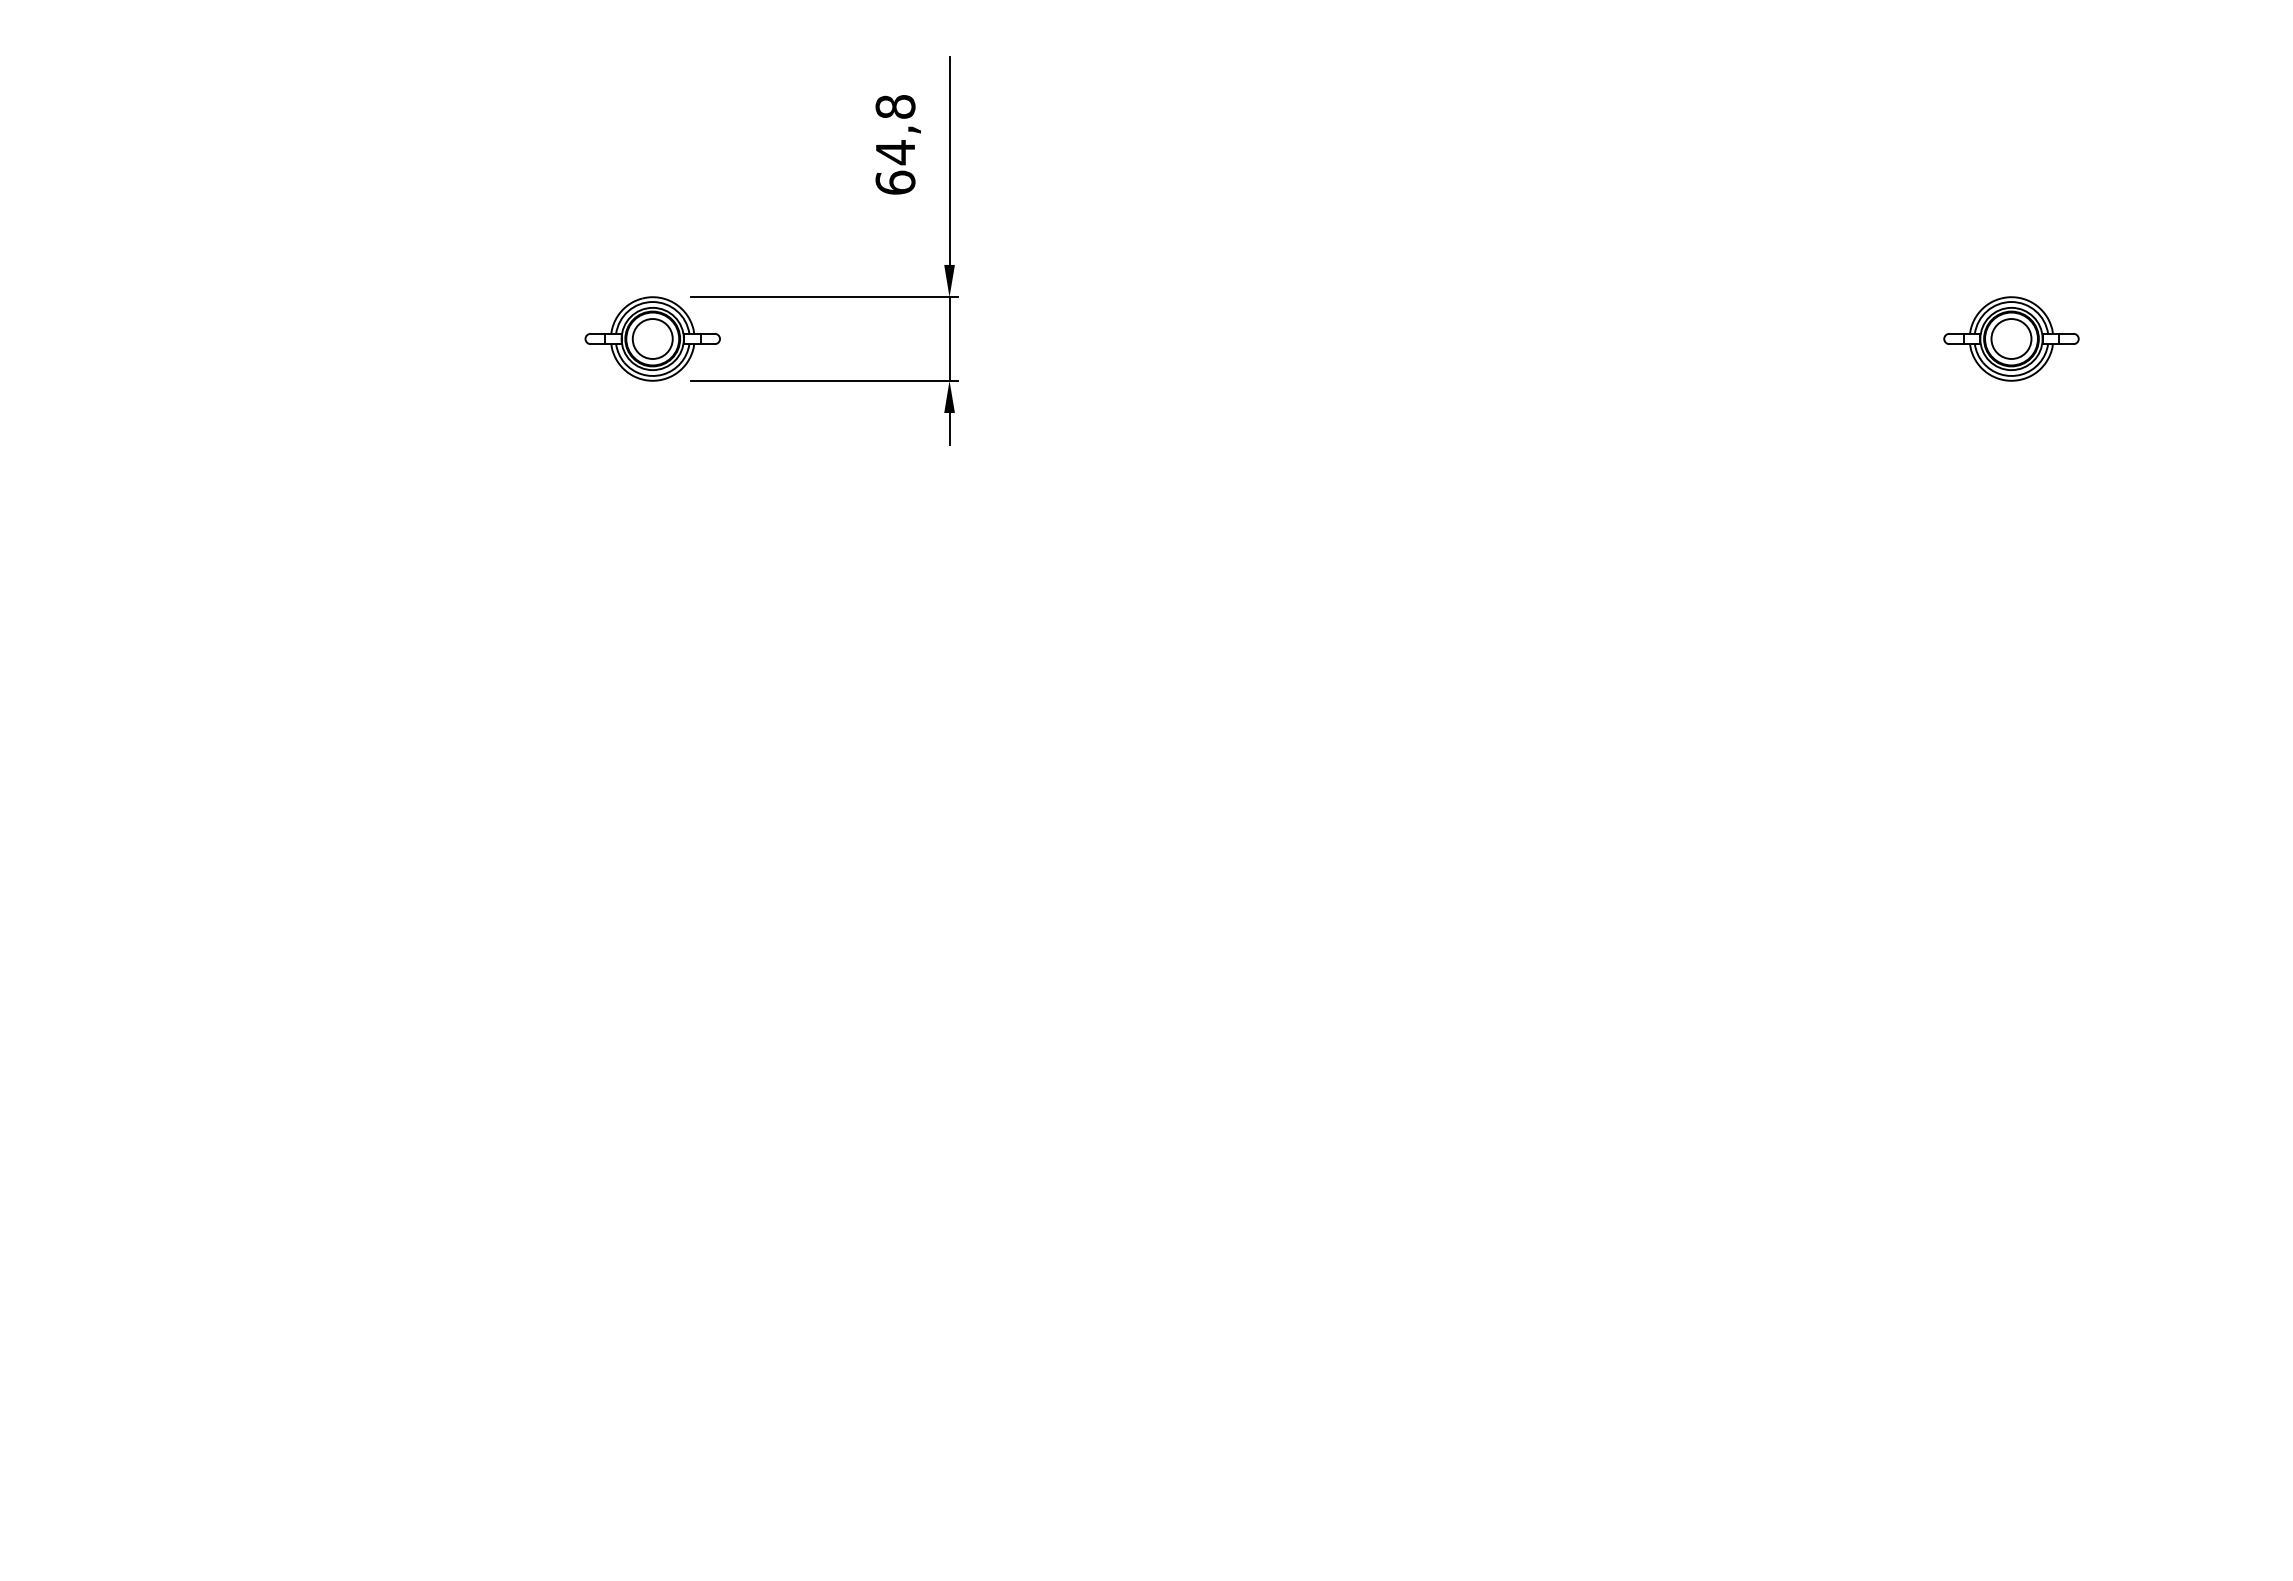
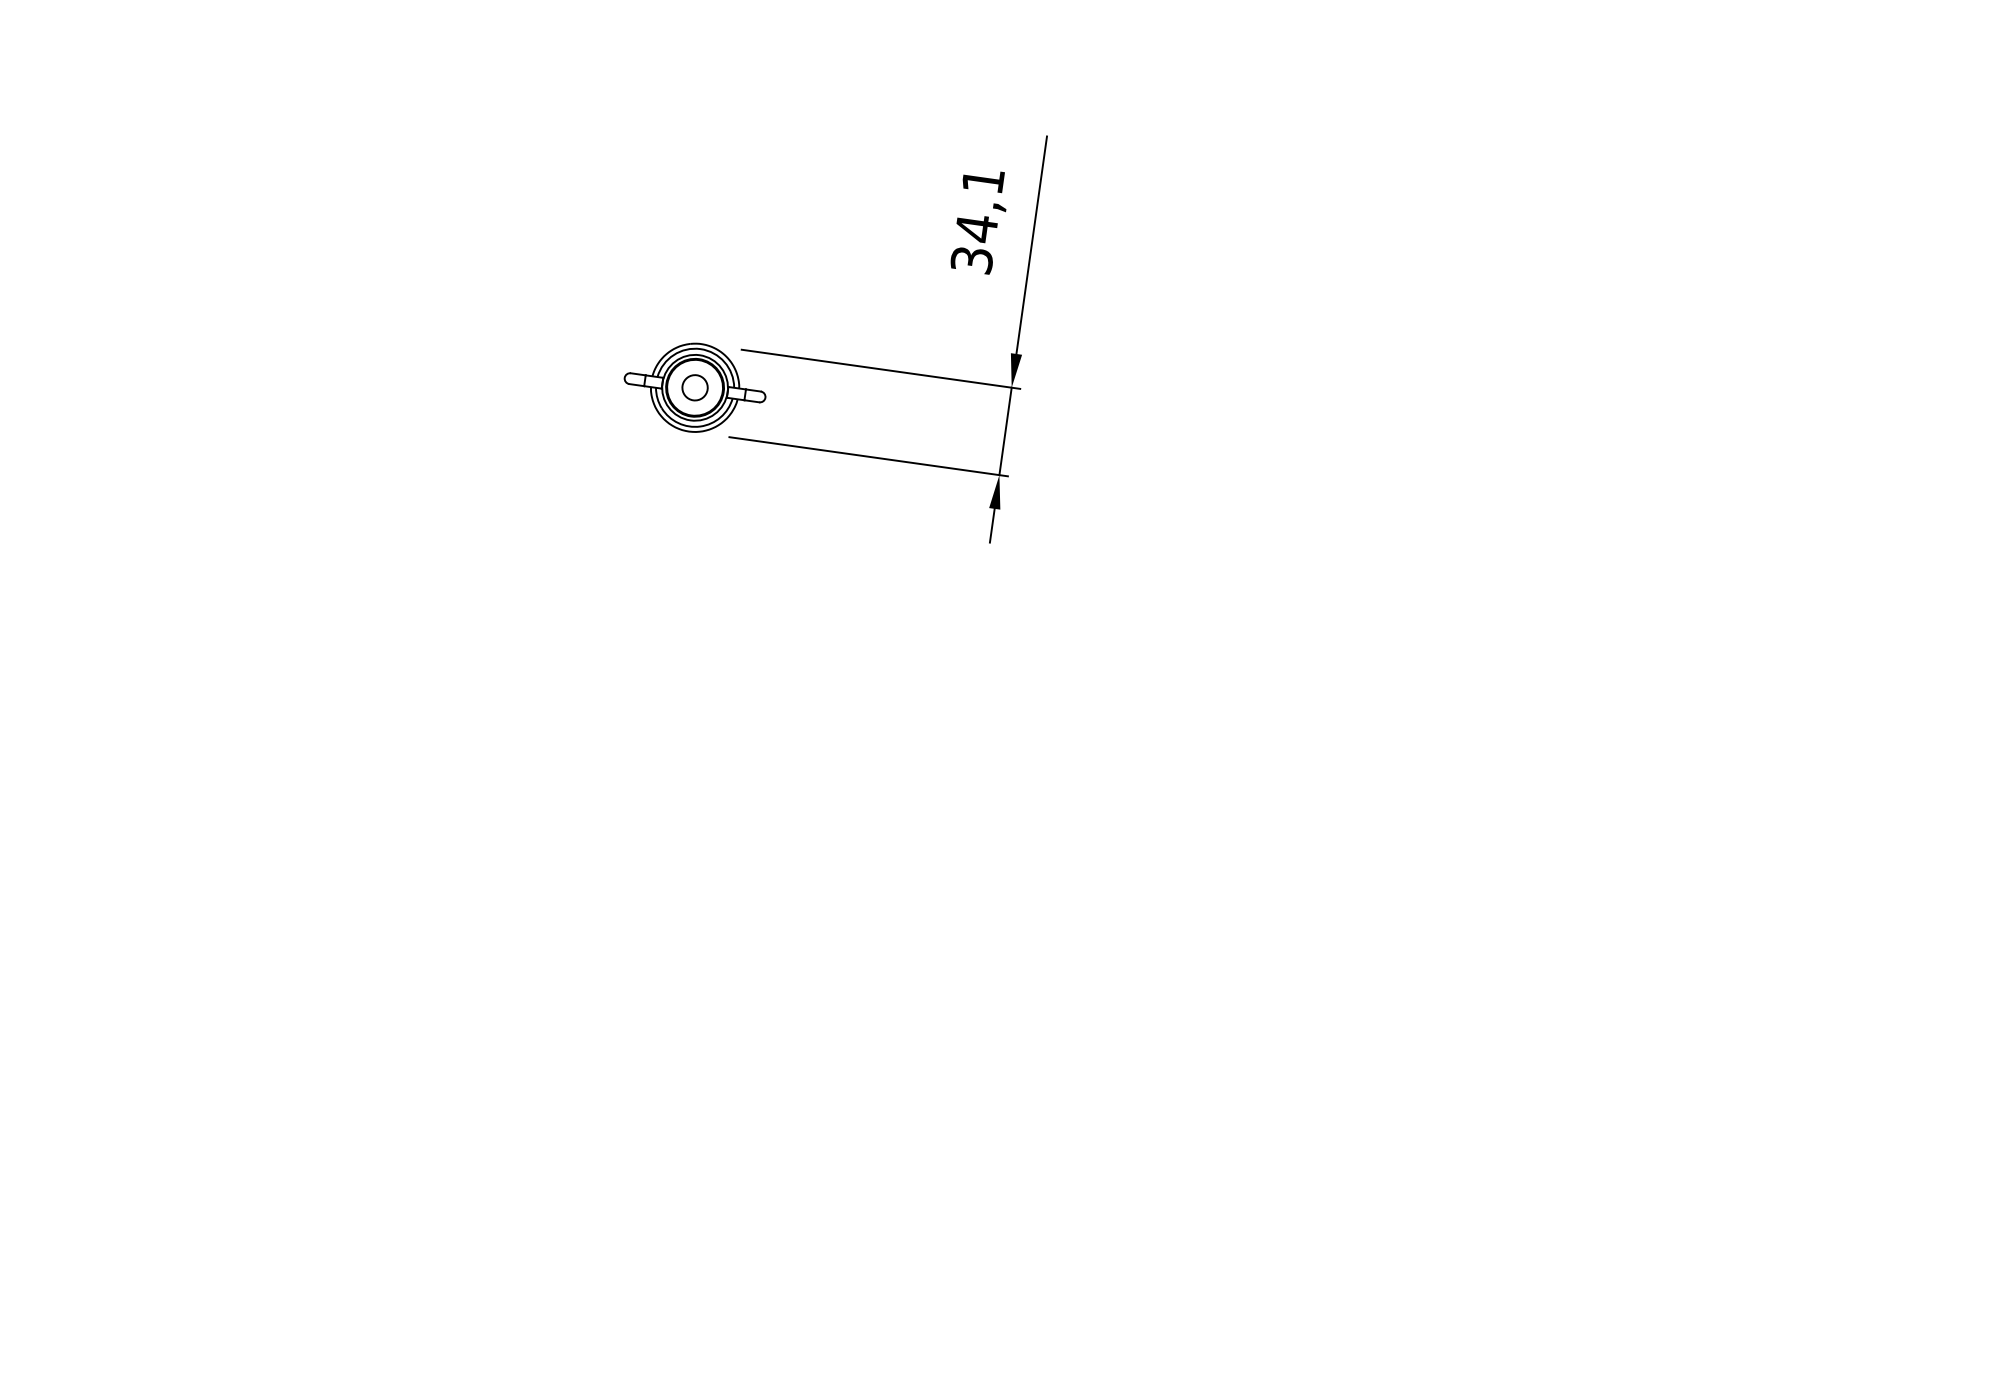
text: (895, 144) -> (977, 220), 64,8 -> 34,1
circle: (652, 338) -> (694, 387), size x0.6

